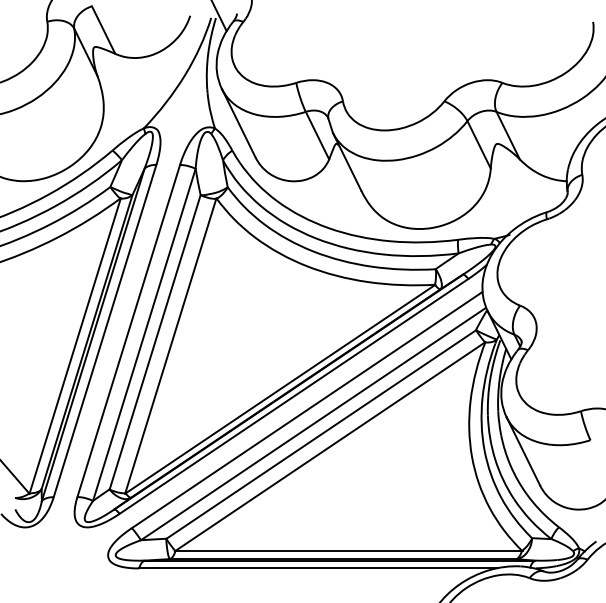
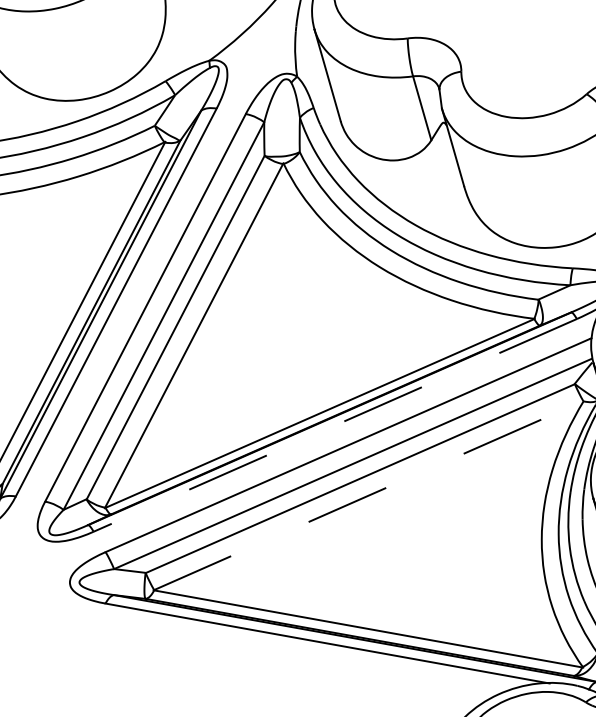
line: (293, 396) -> (334, 425), solid -> dashed
line: (330, 446) -> (369, 495), solid -> dashed

